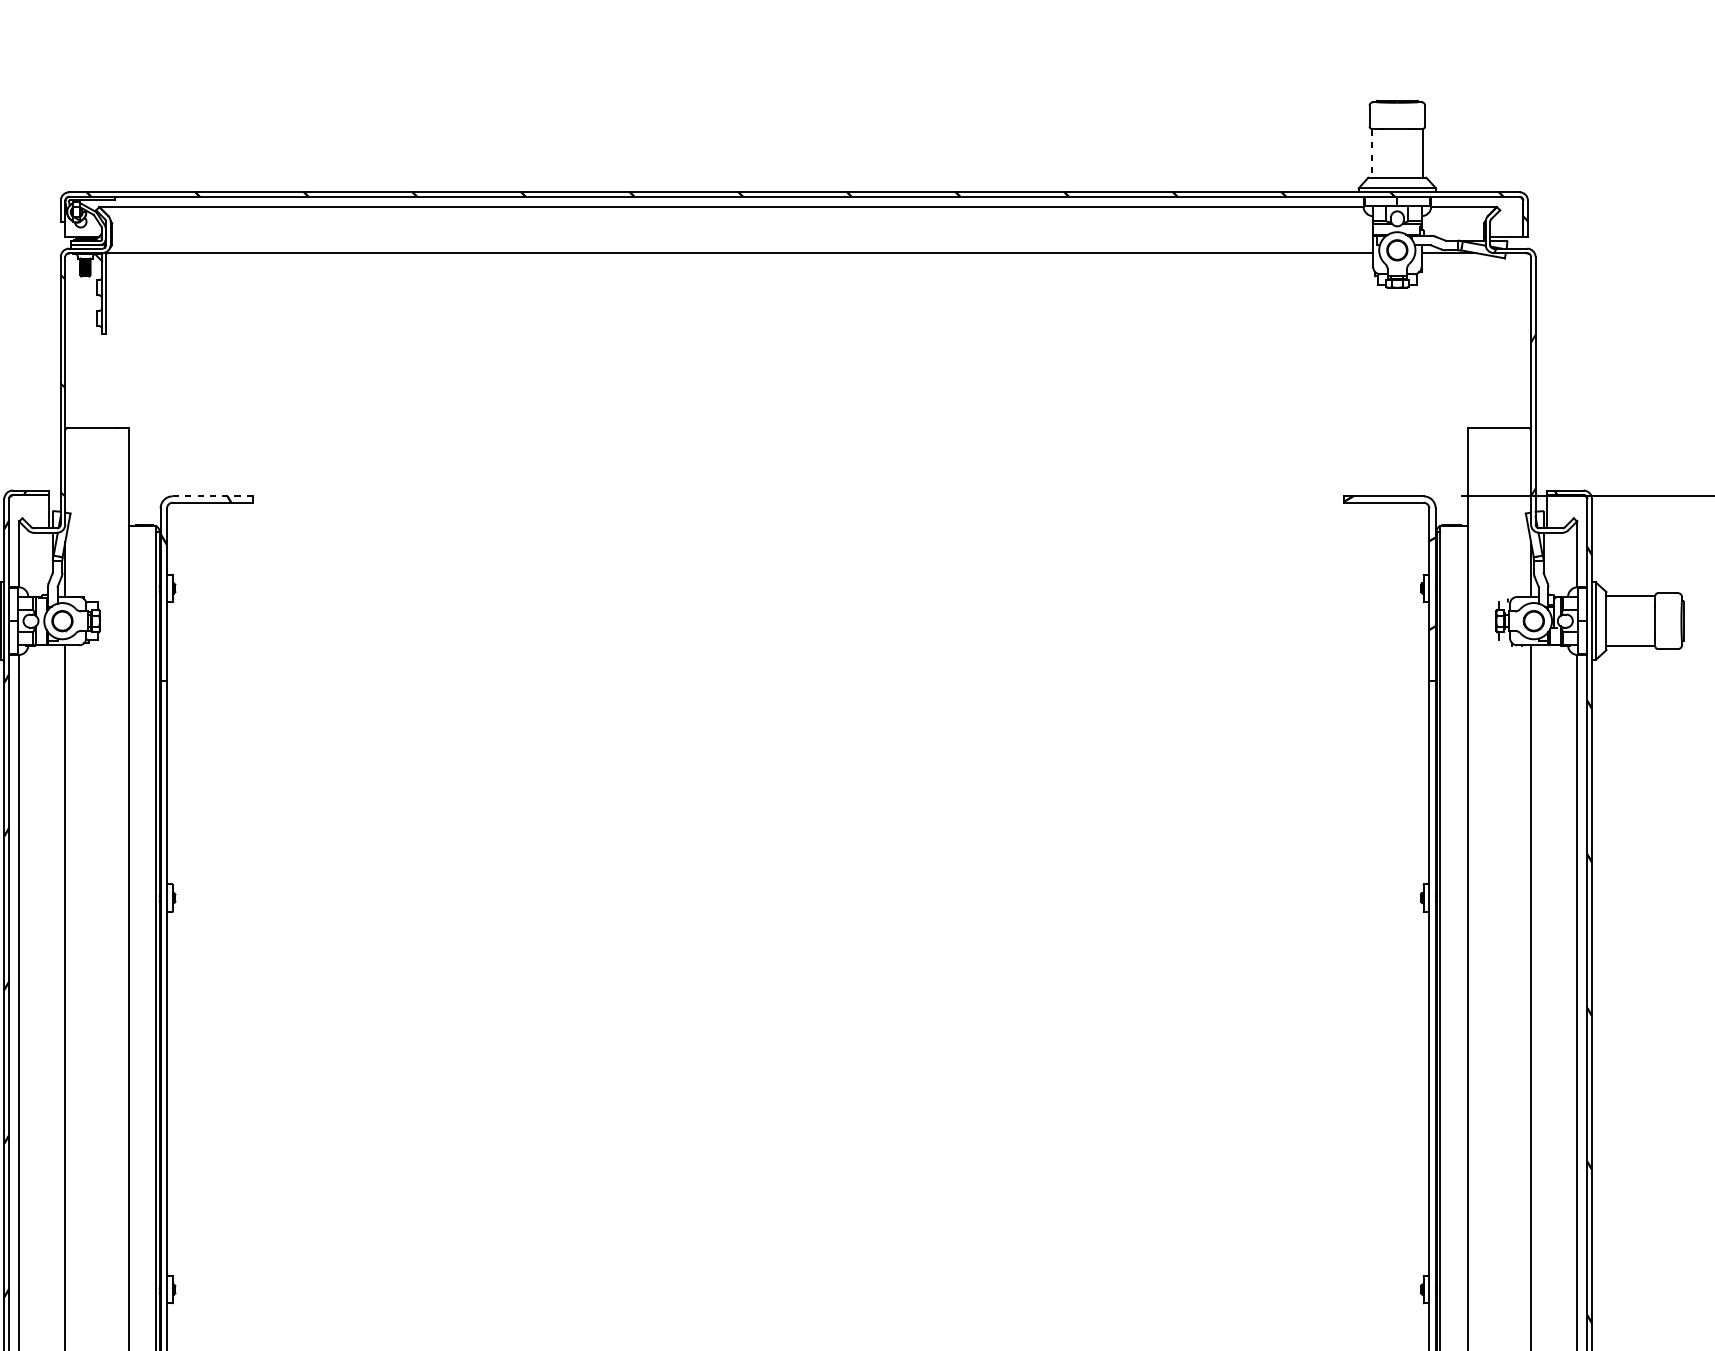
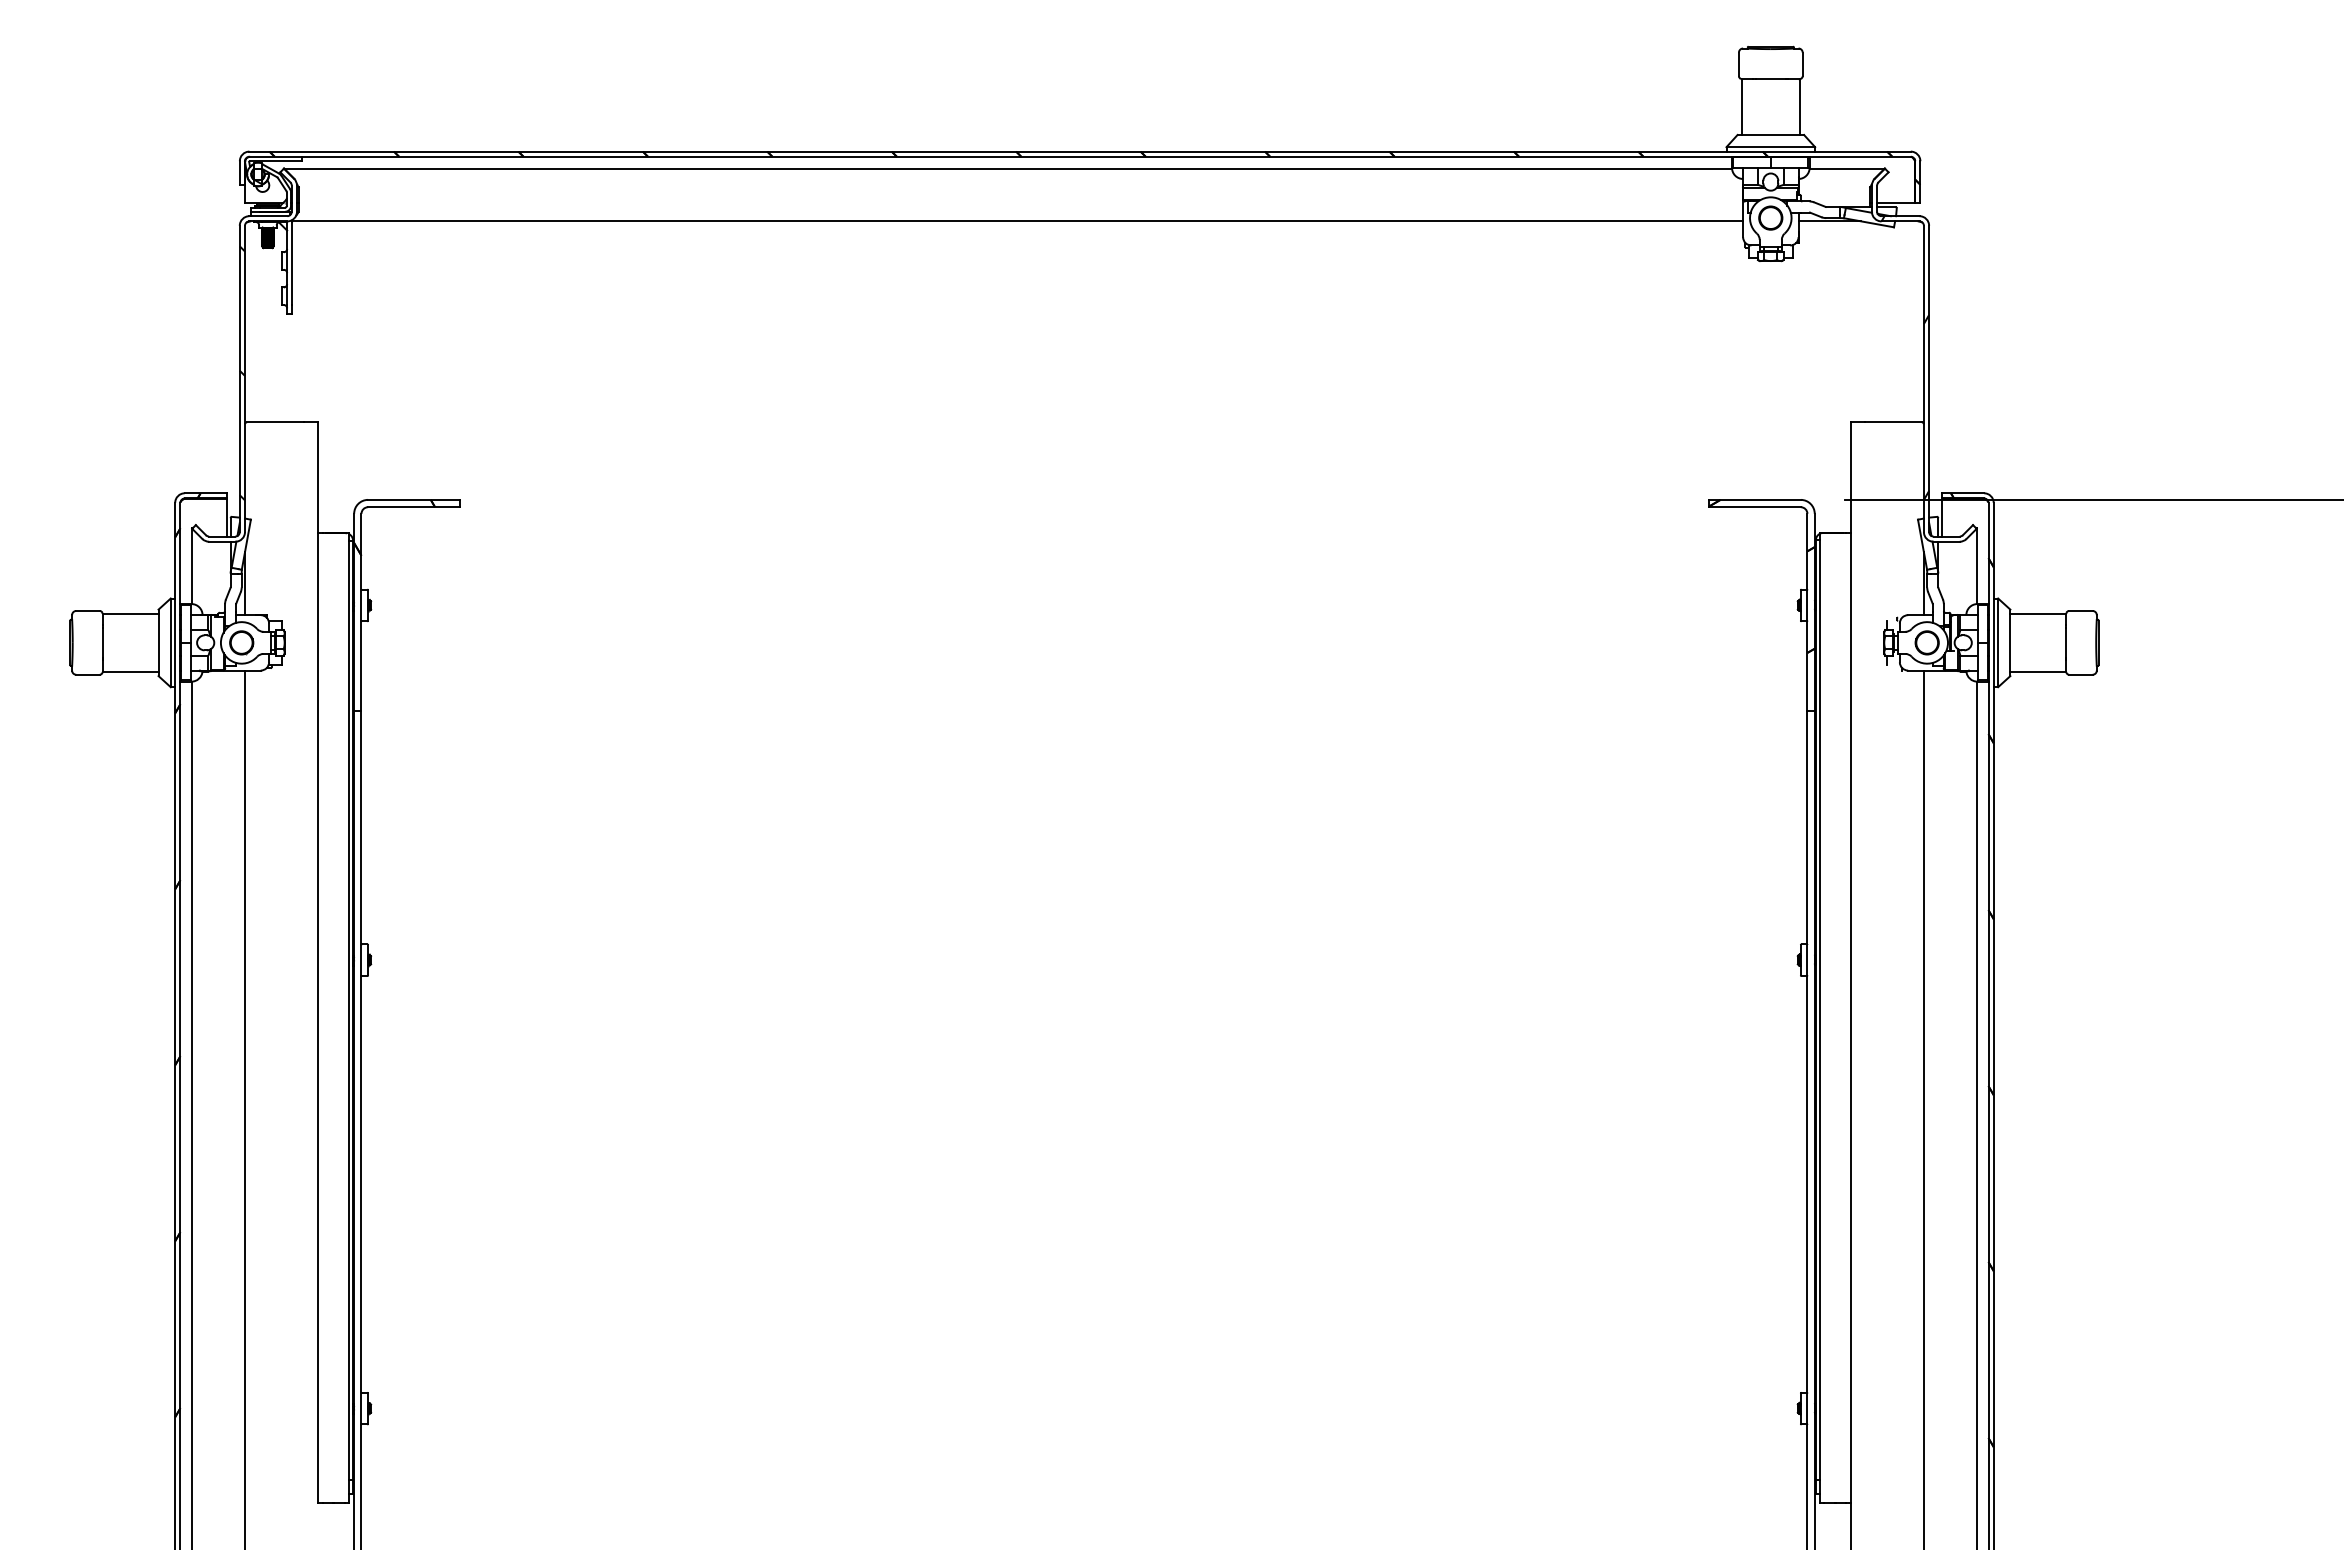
line: (1372, 154) -> (1742, 108), dashed -> solid
line: (212, 495) -> (413, 499), dashed -> solid

